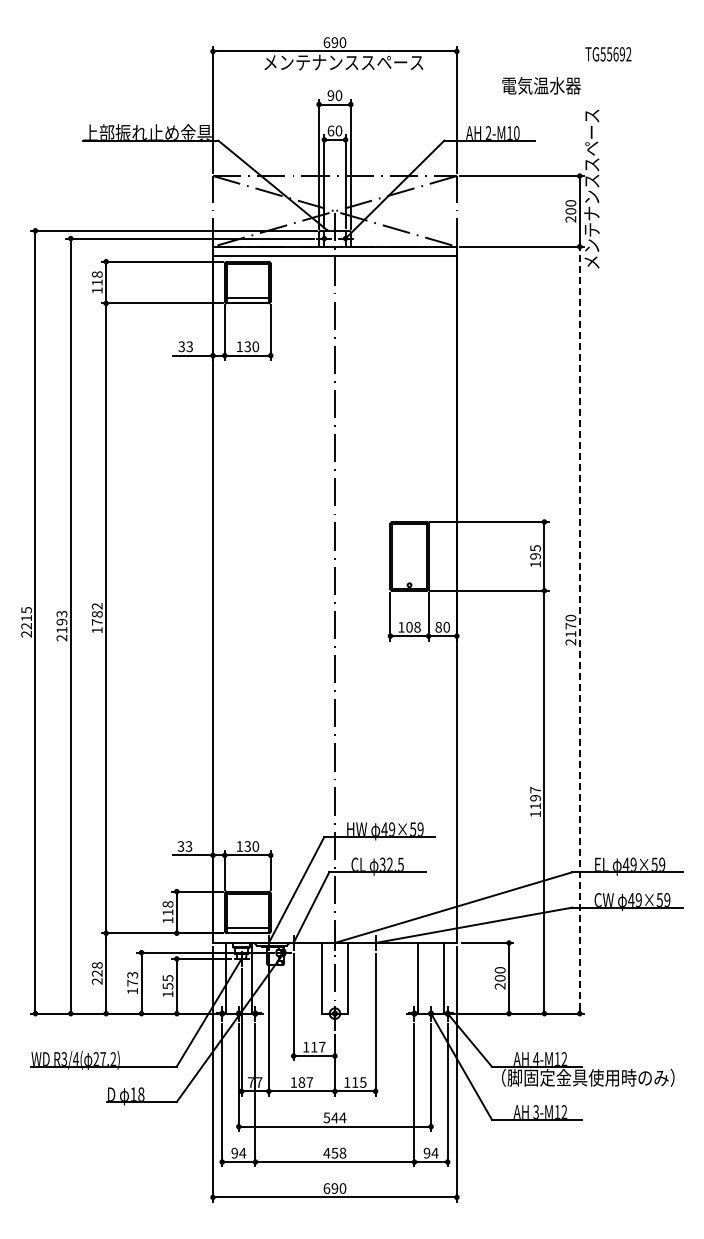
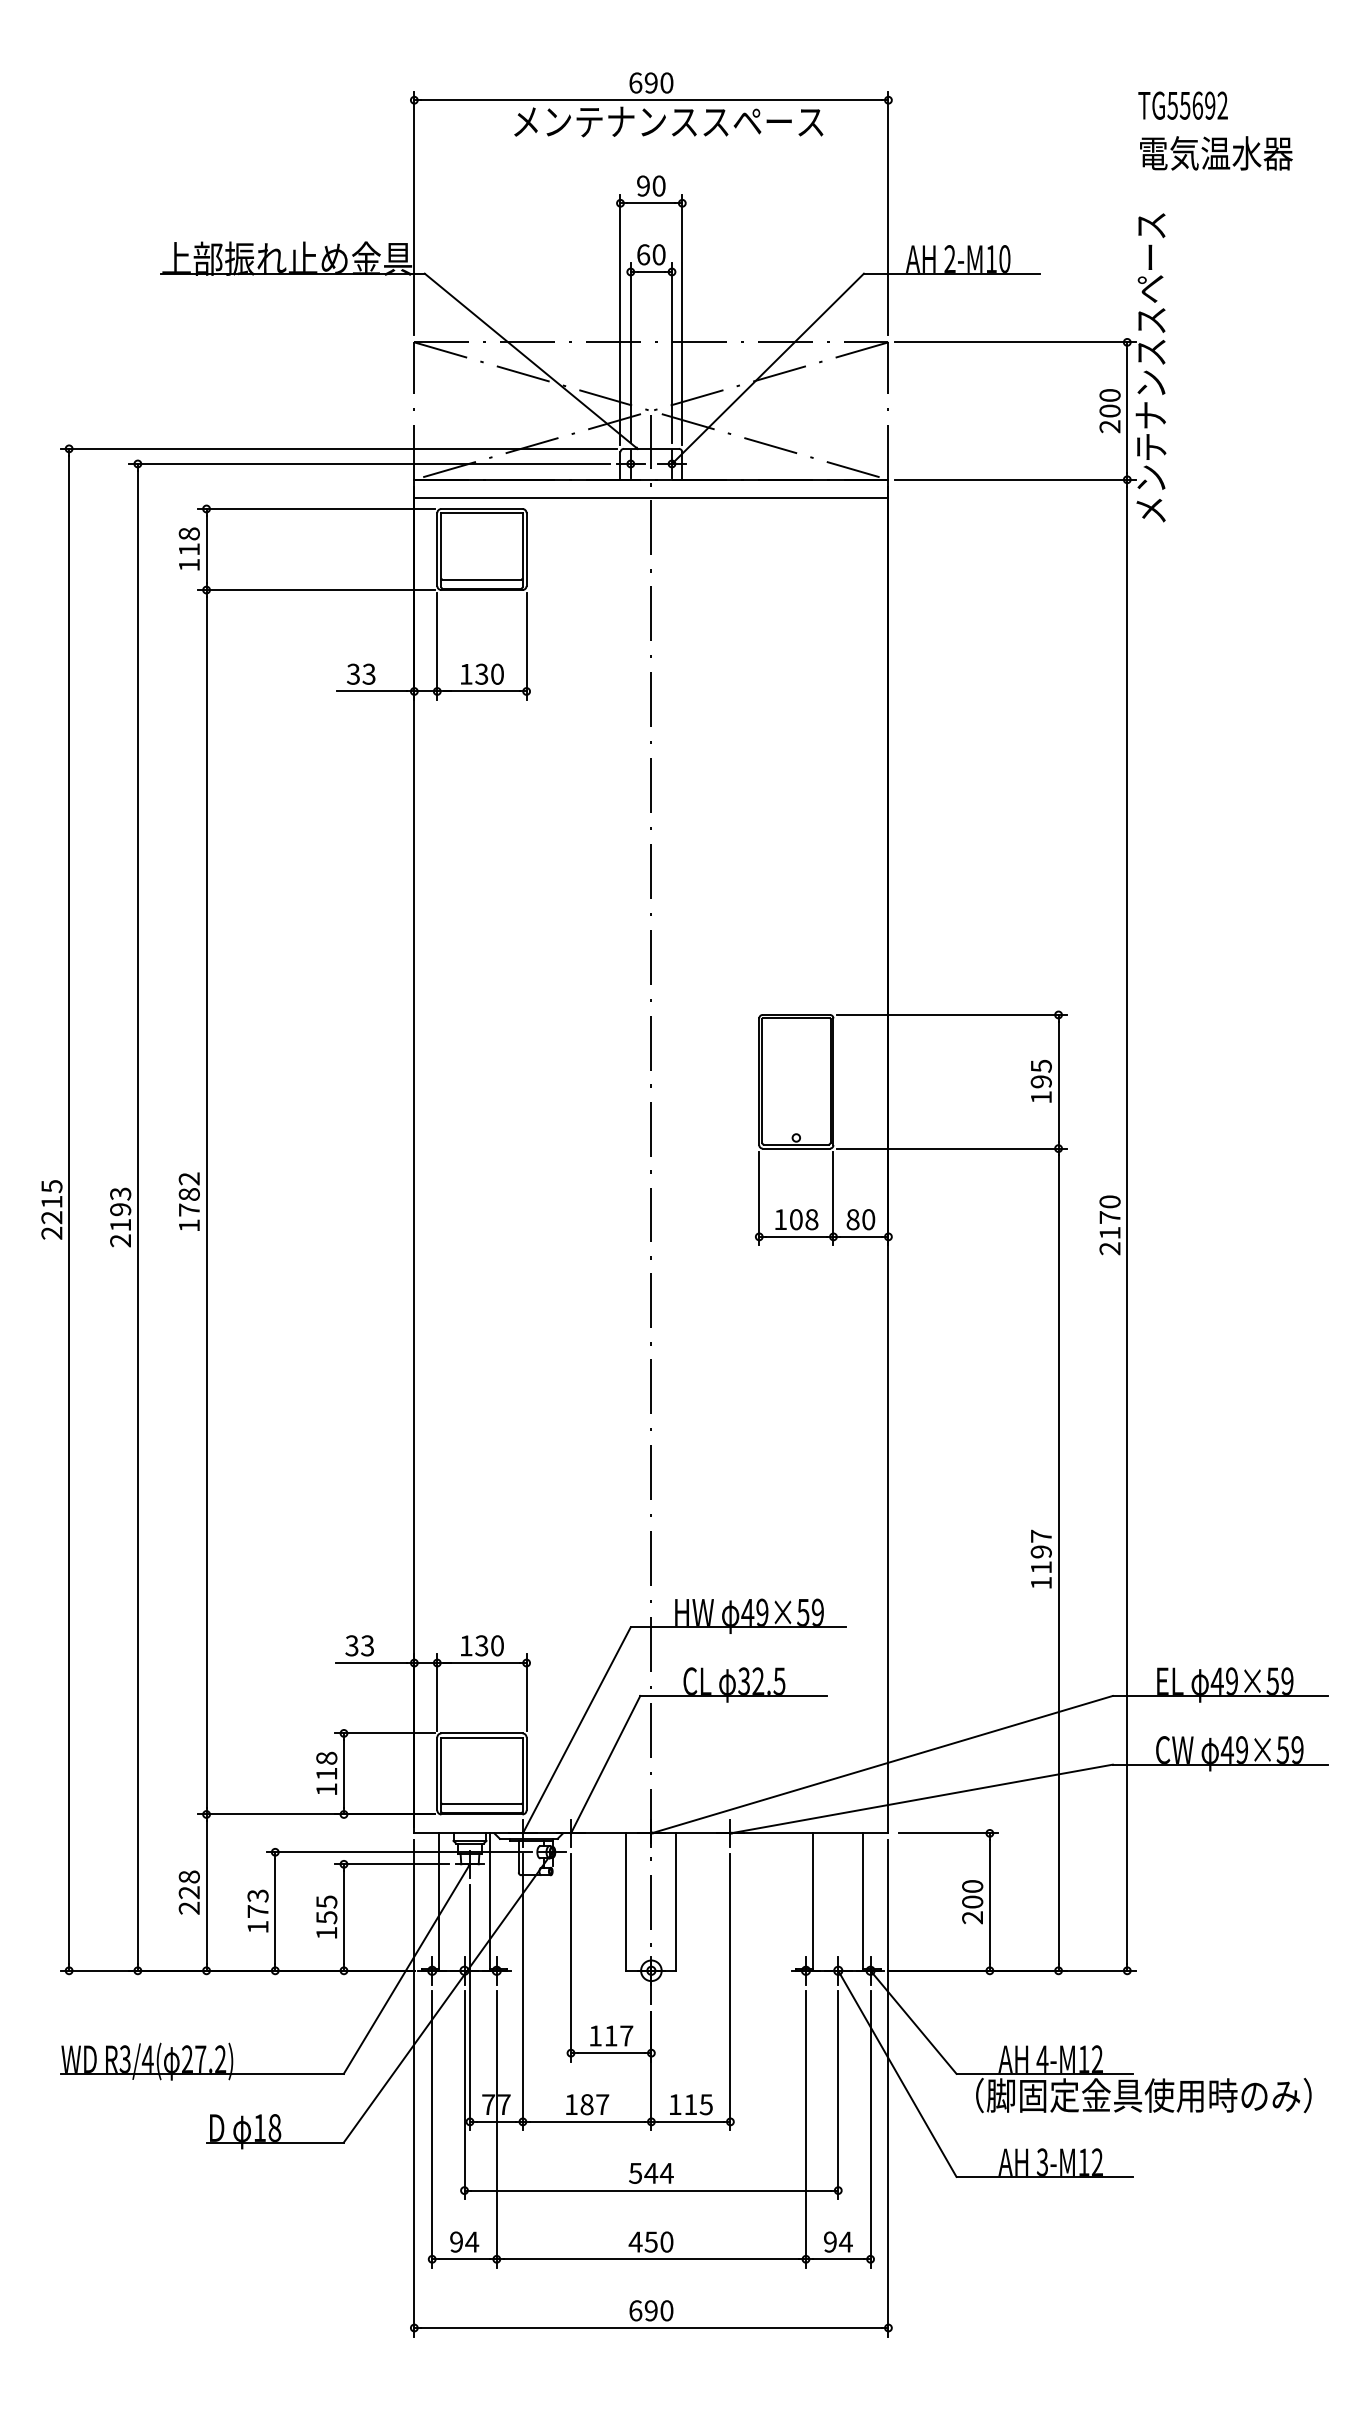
text: (541, 85) -> (1216, 152), moved
line: (579, 630) -> (1126, 1225), dashed -> solid
text: (342, 1153) -> (666, 2242), 458 -> 450

